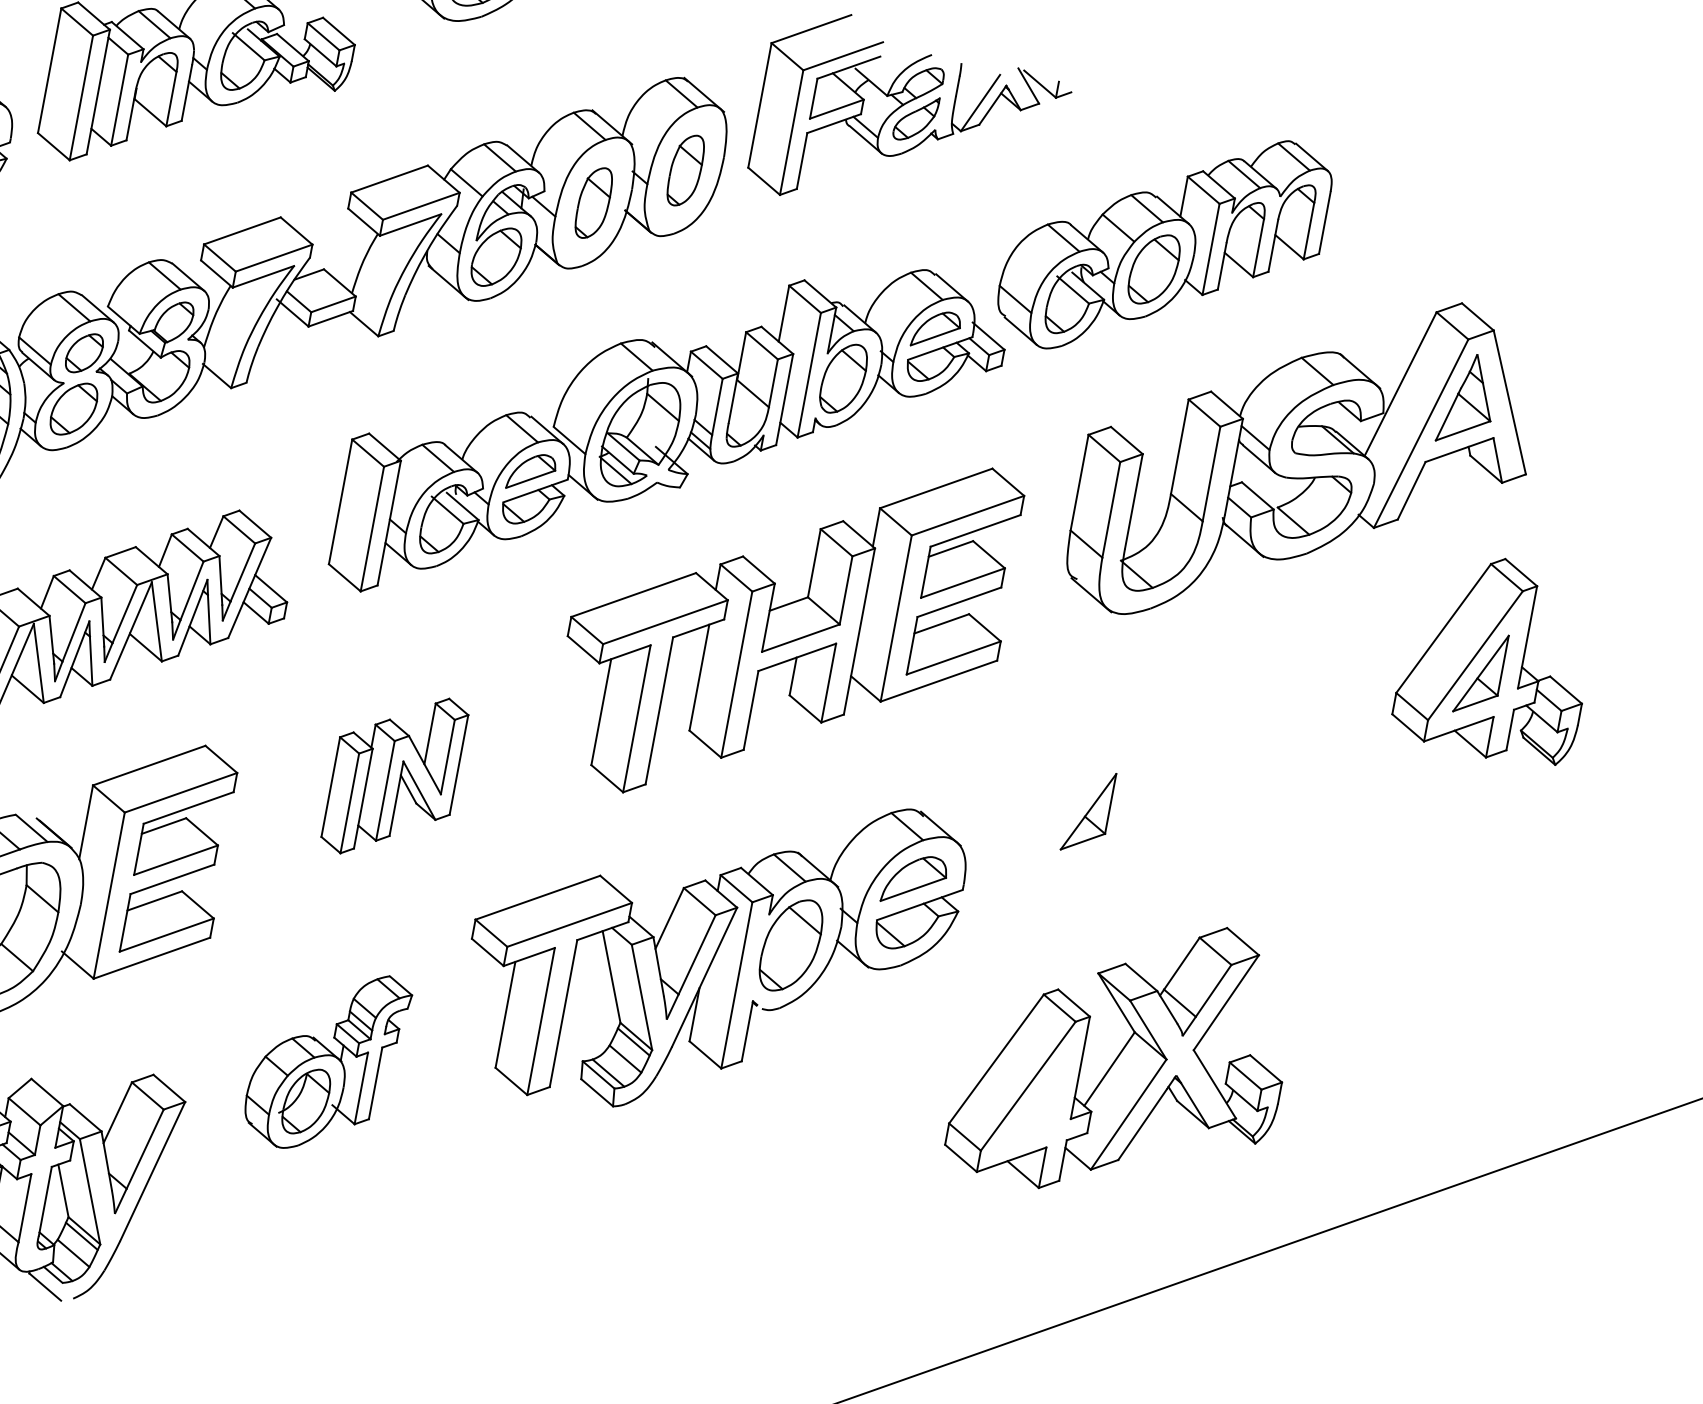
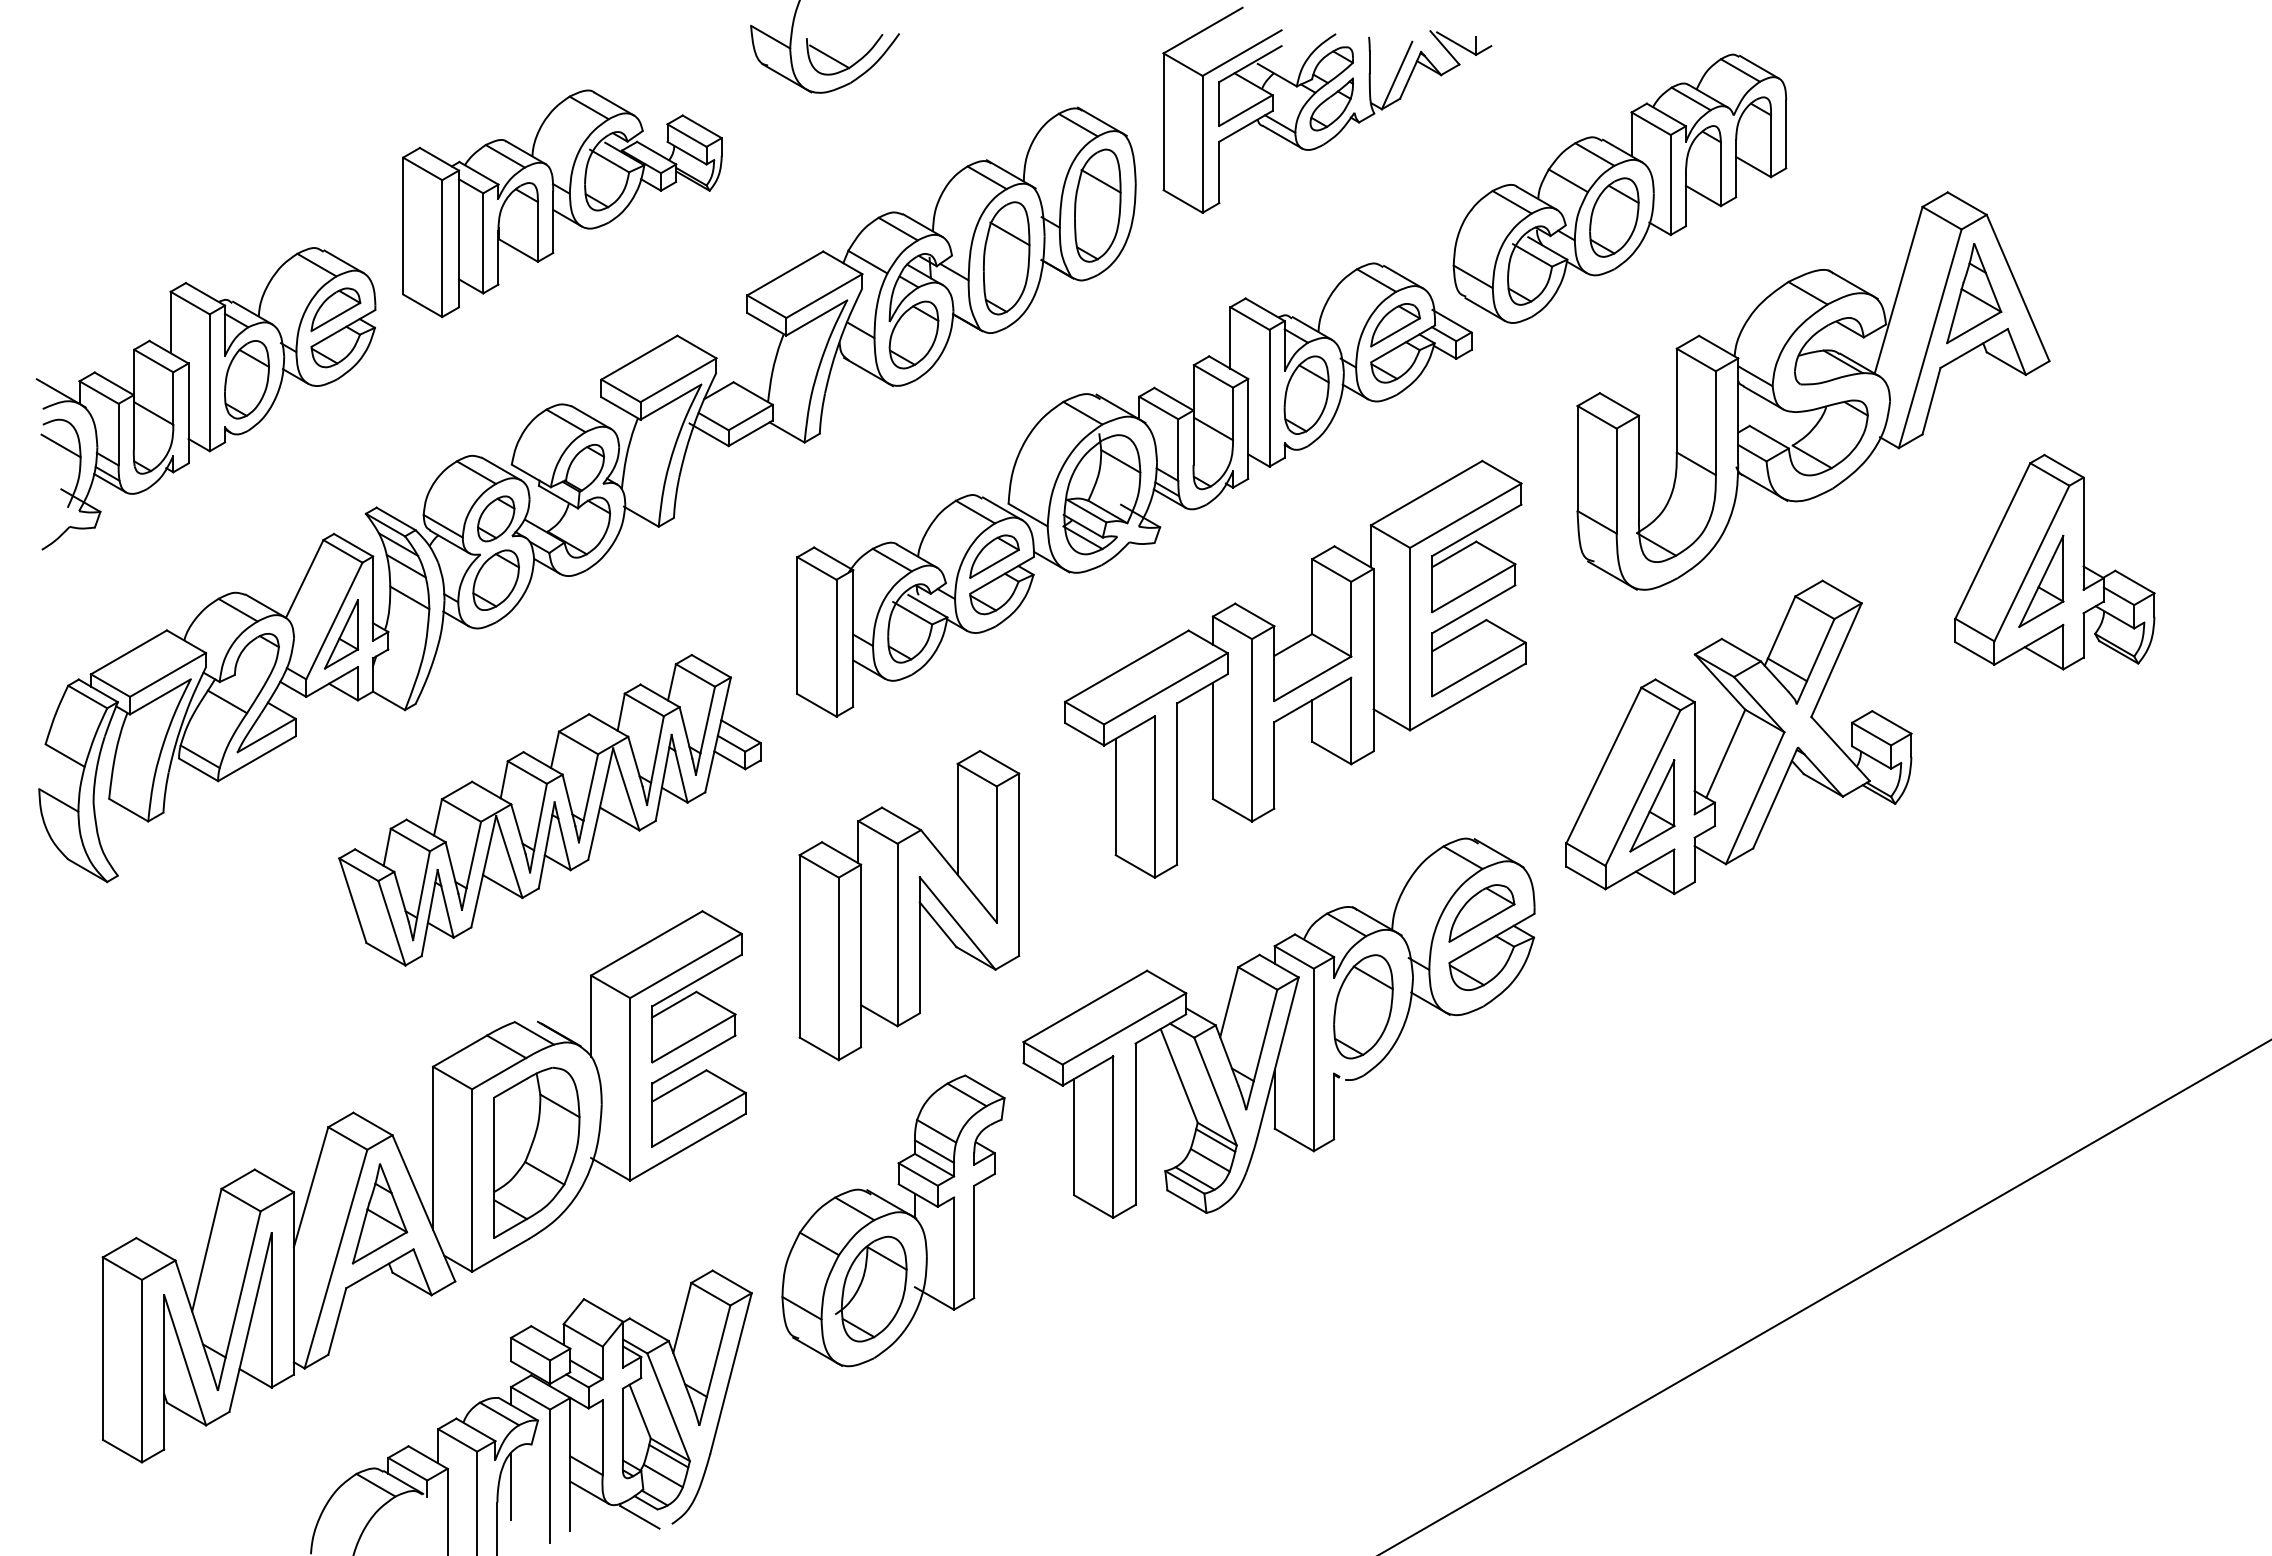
part: (685, 170) -> (1097, 205), size x1.43
part: (593, 203) -> (1006, 258), size x1.43
part: (394, 775) -> (909, 905), size x1.67
part: (1123, 1056) -> (1738, 737), moved
part: (326, 1059) -> (893, 1220), size x1.43

